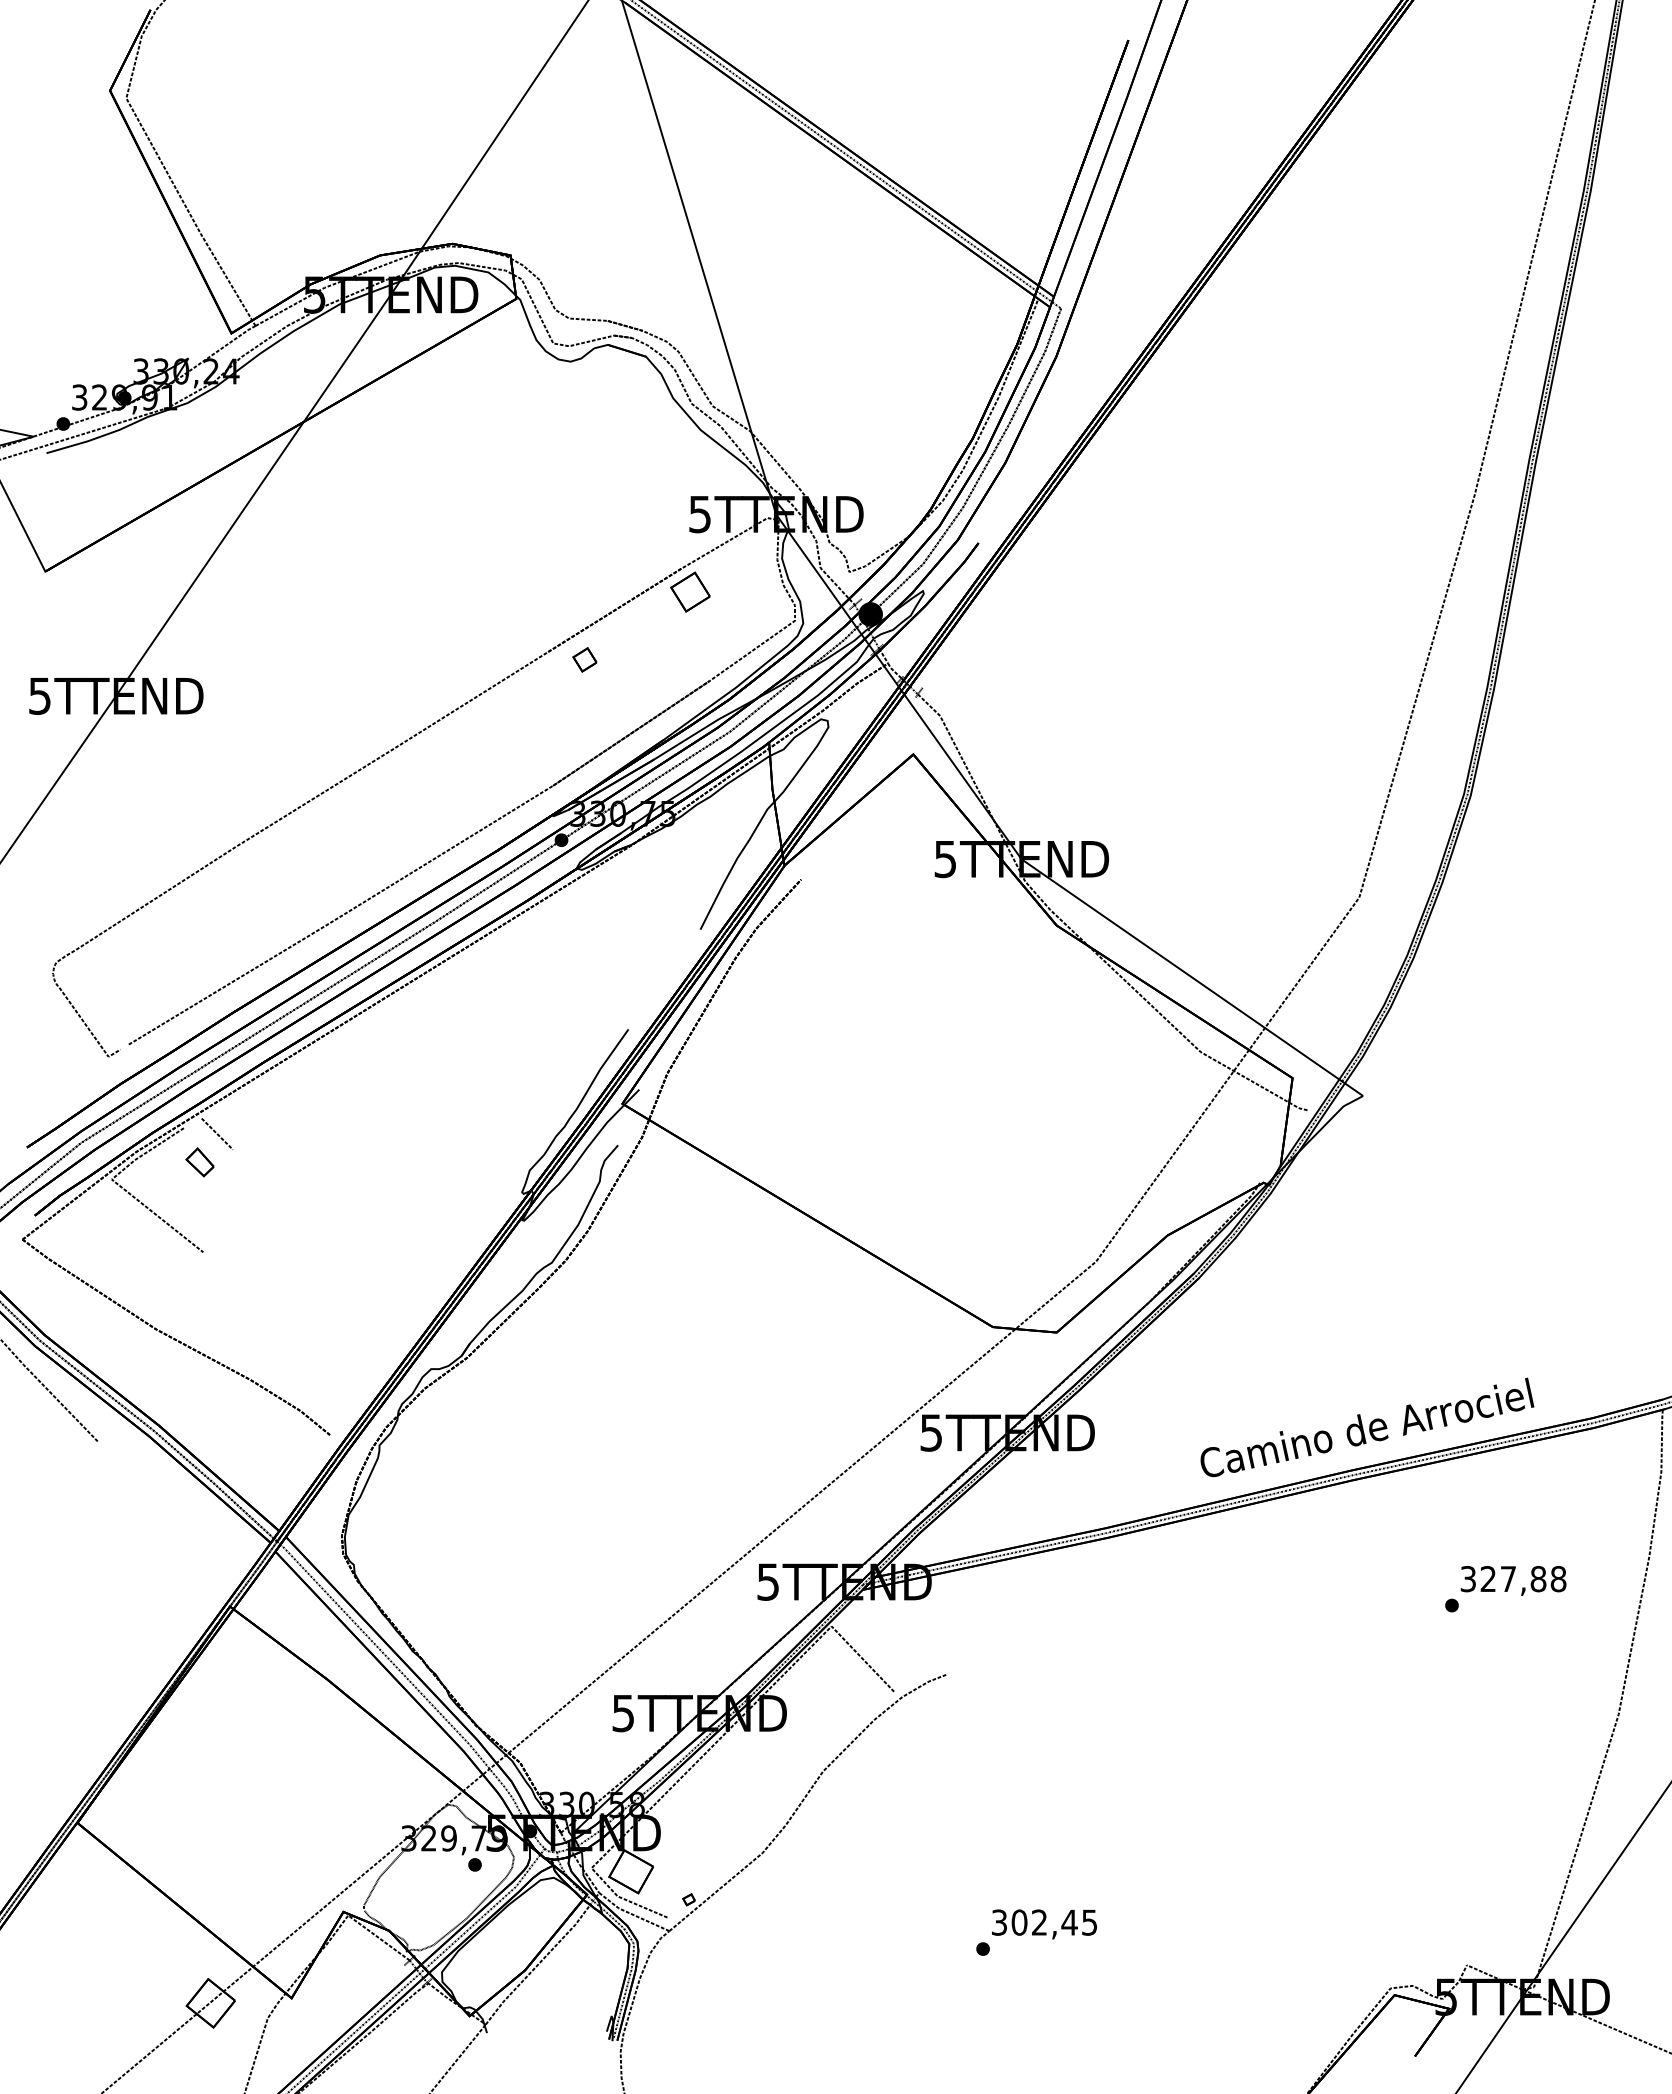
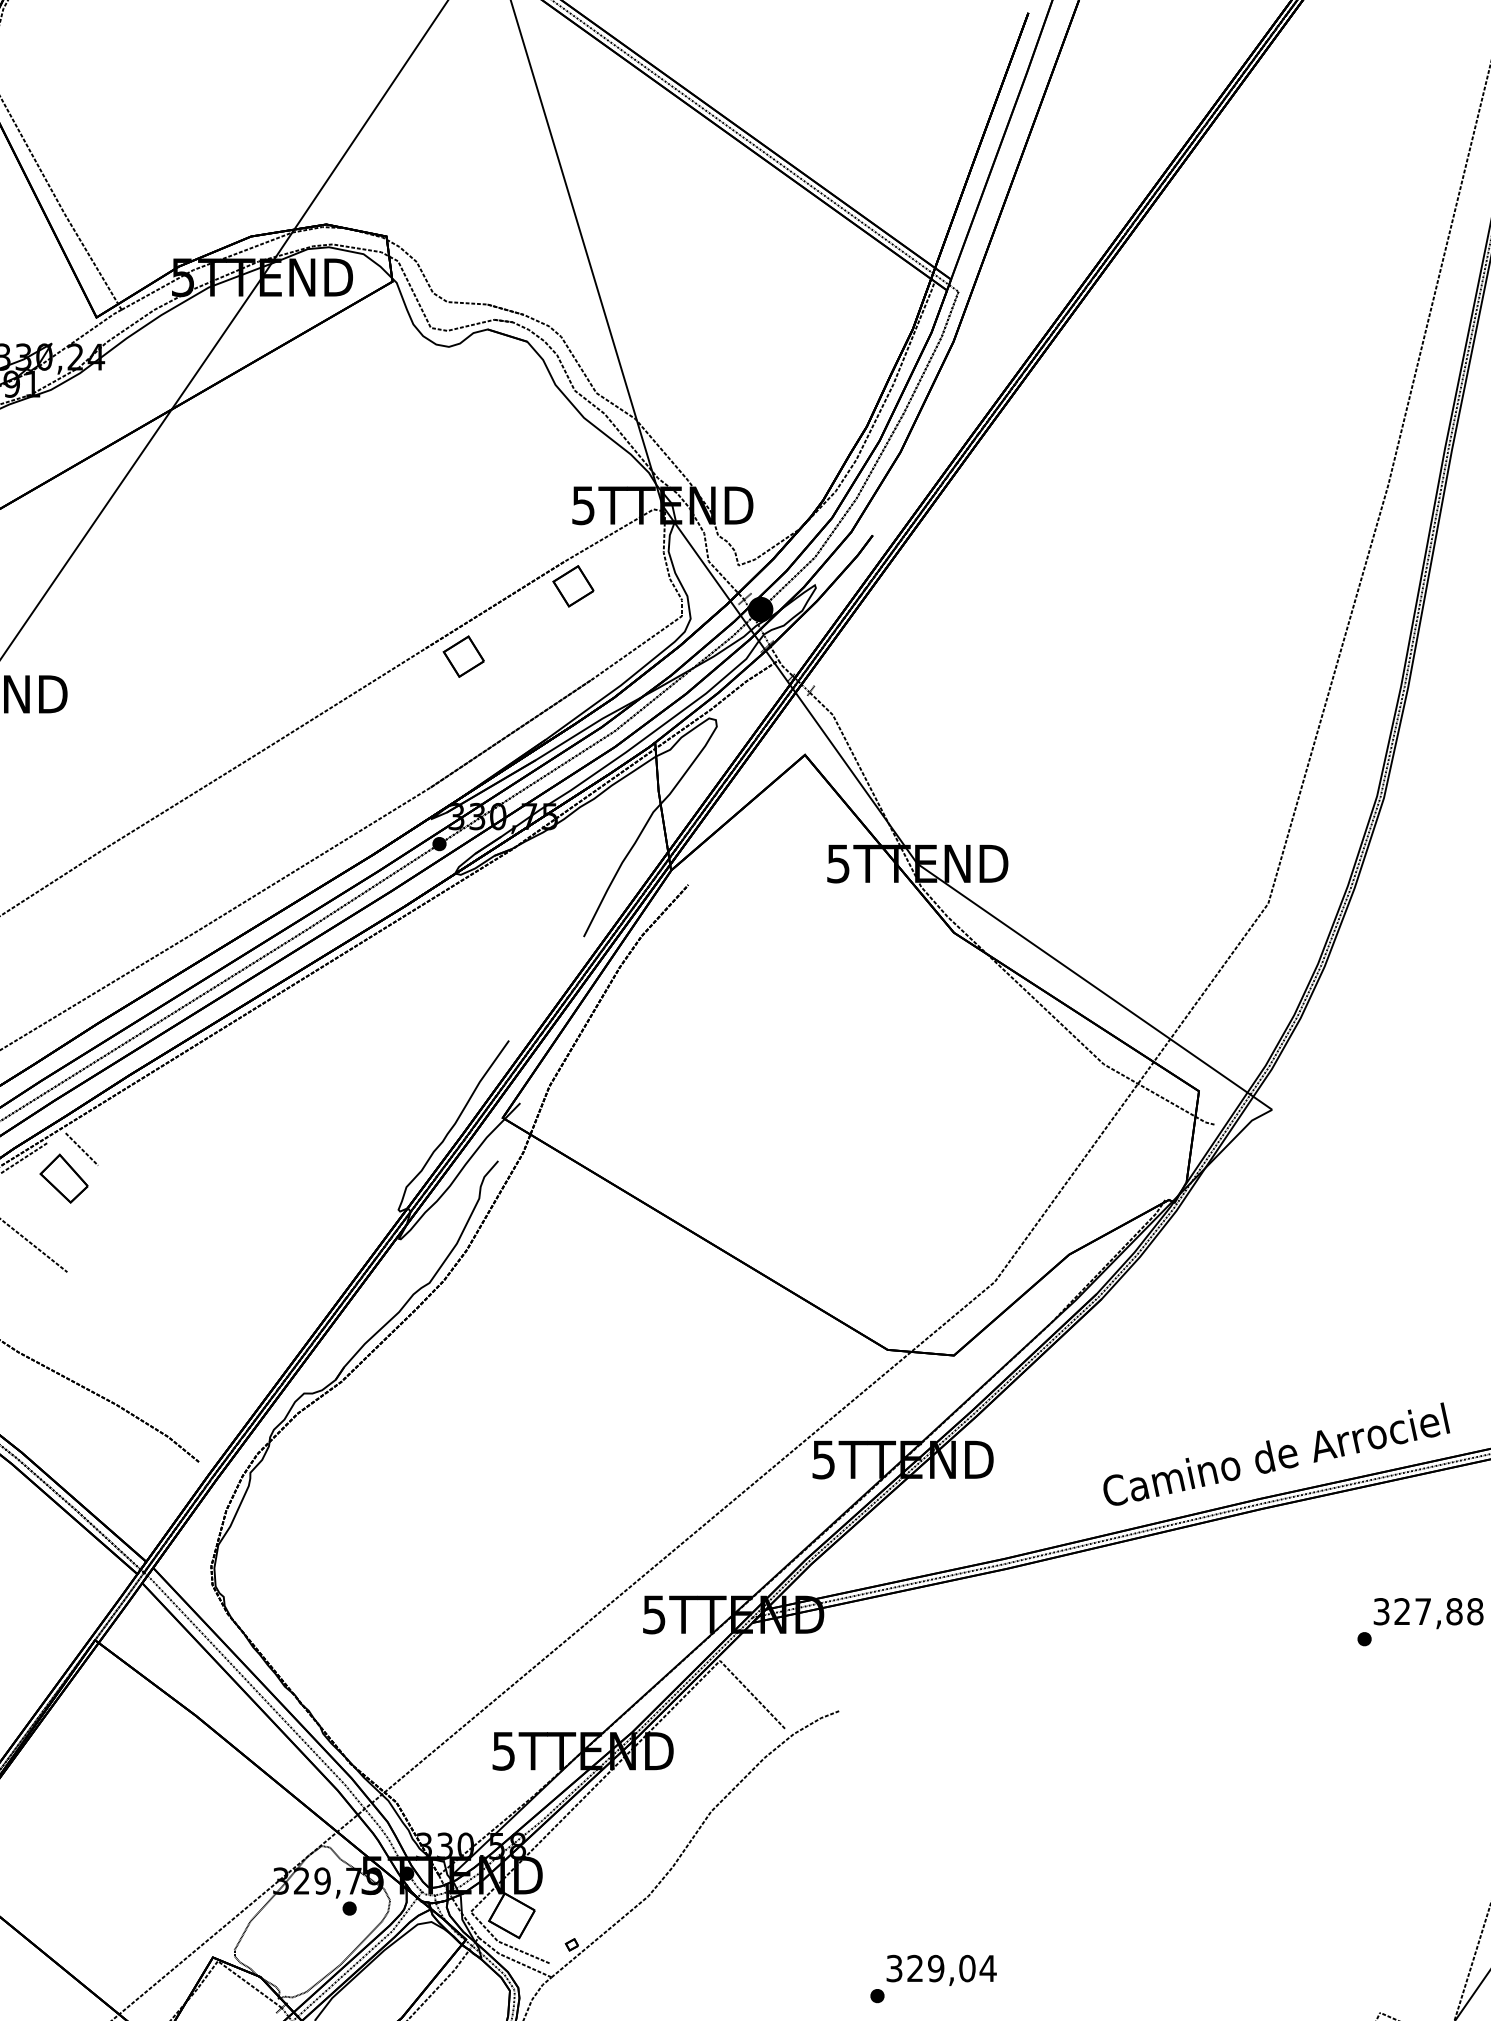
part: (584, 659) -> (463, 656), size x1.67
part: (199, 1162) -> (63, 1178), size x1.67
text: (1054, 1922) -> (951, 1968), 302,45 -> 329,04

